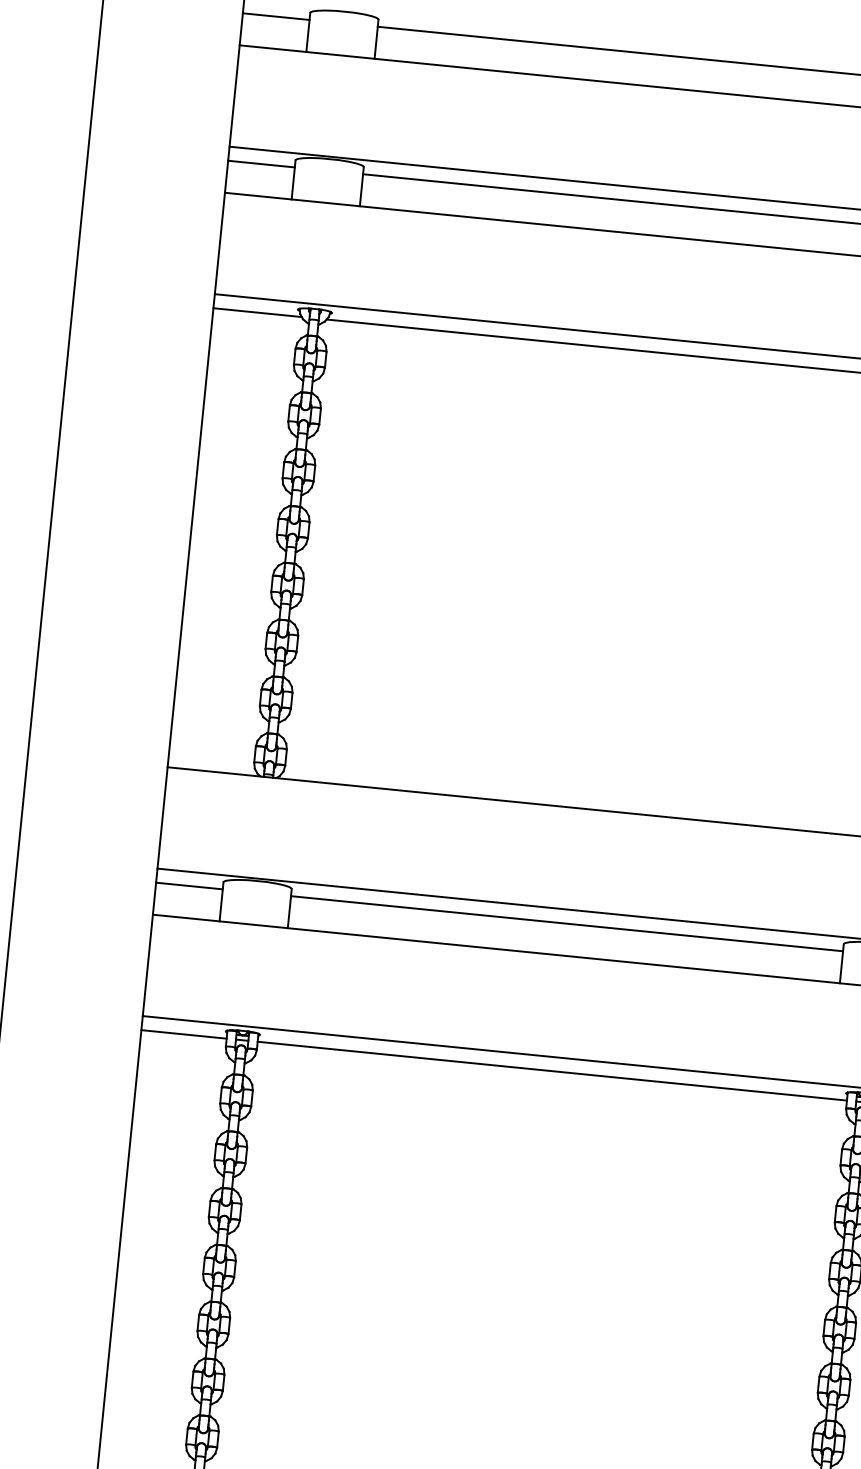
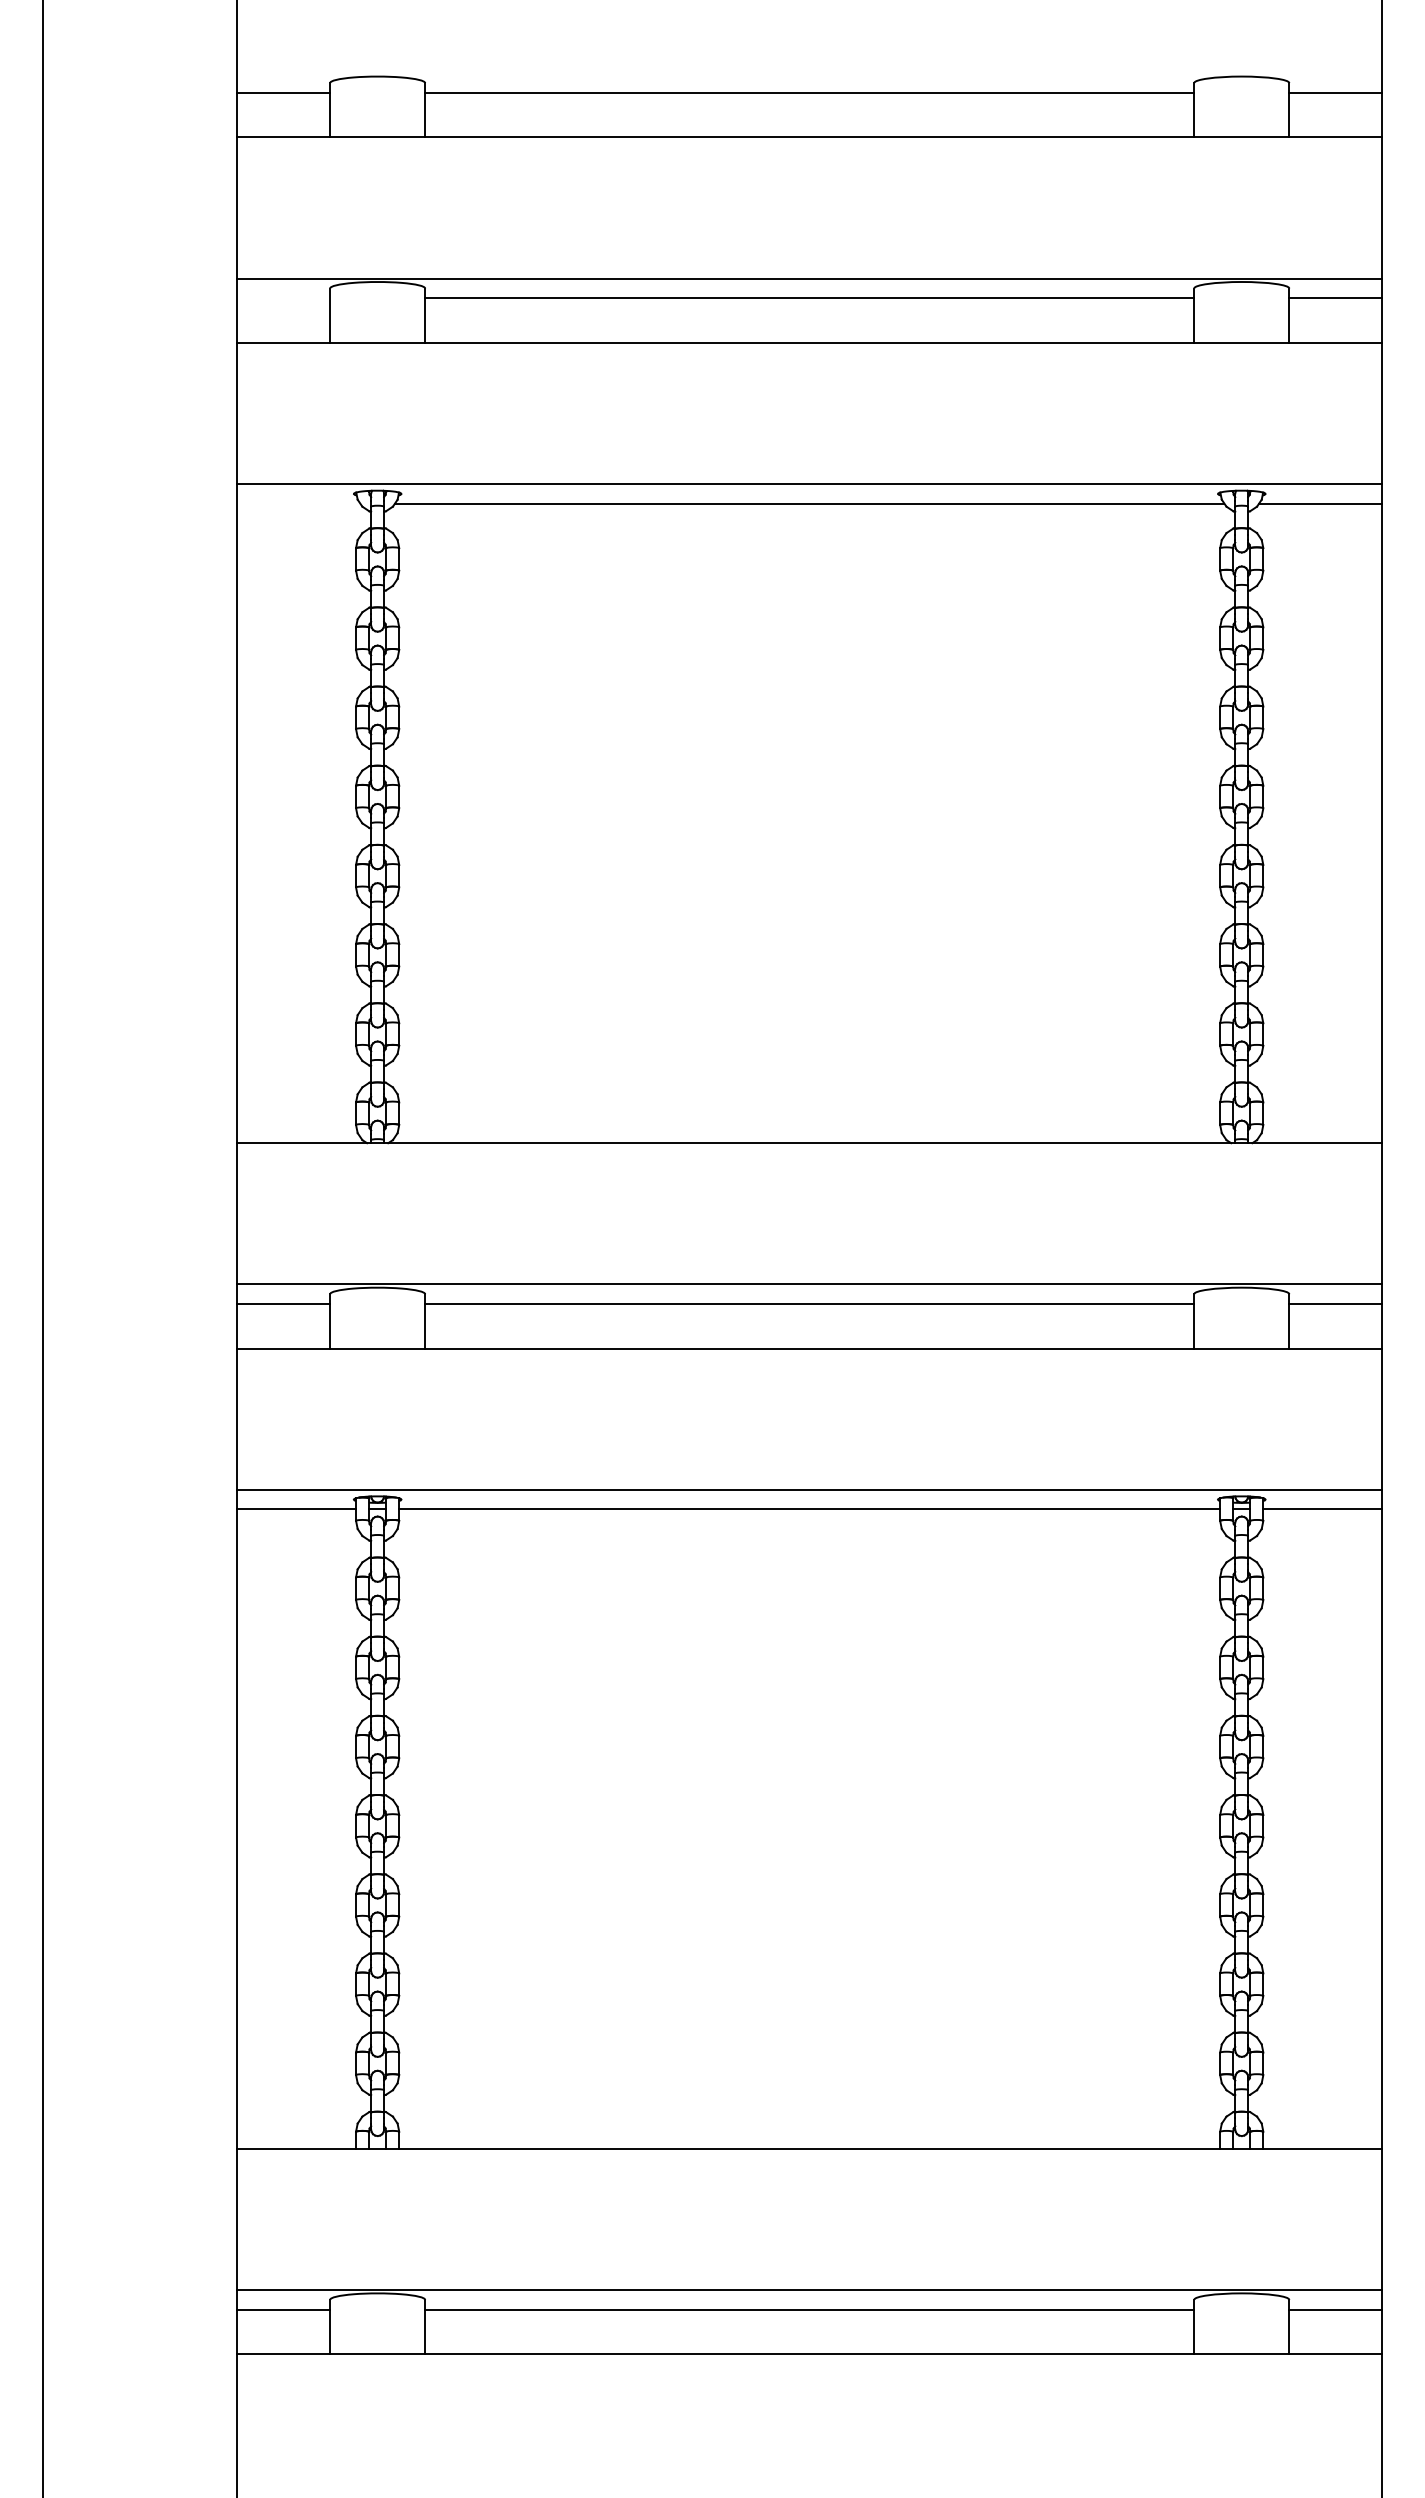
line: (261, 164) -> (283, 298), removed
line: (257, 312) -> (298, 503), removed

